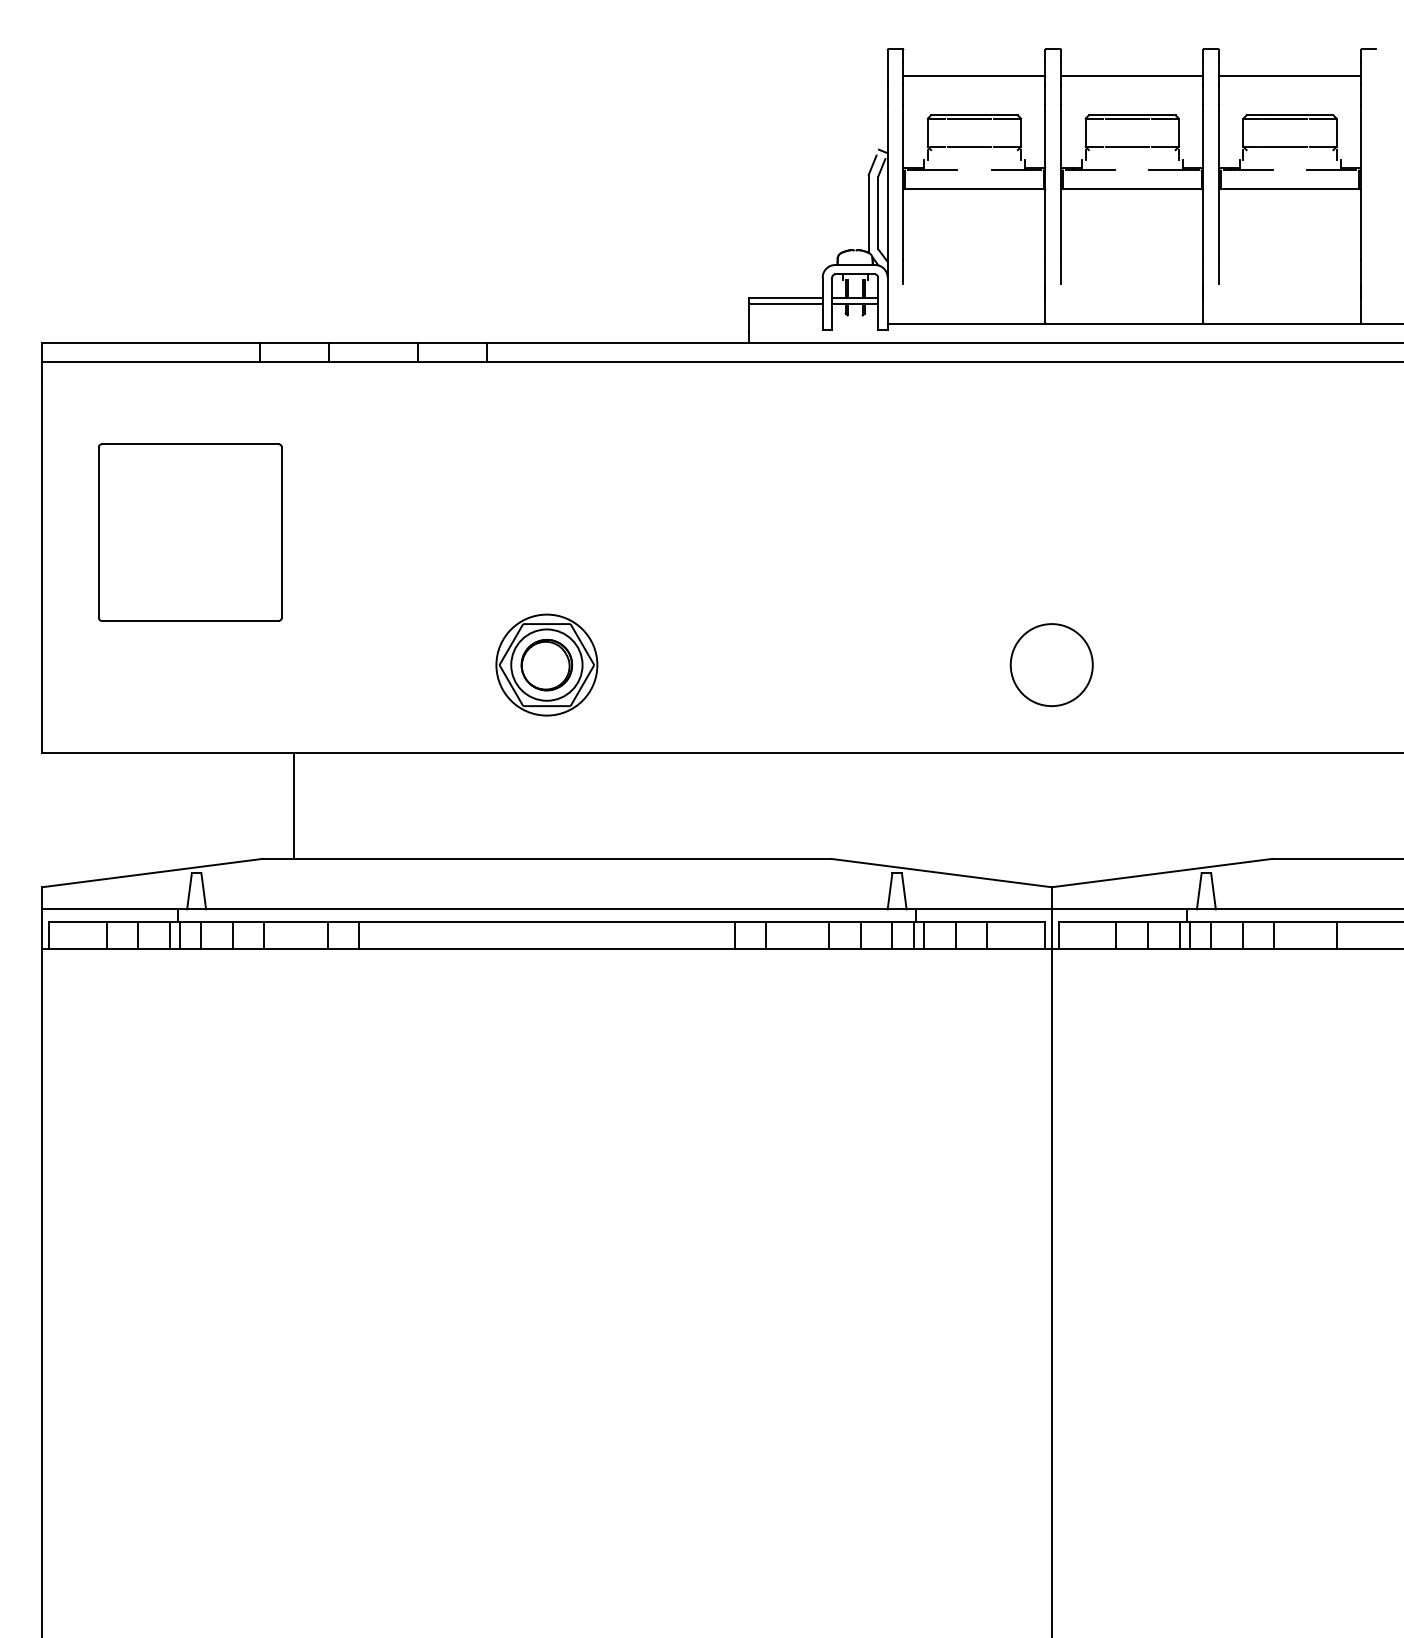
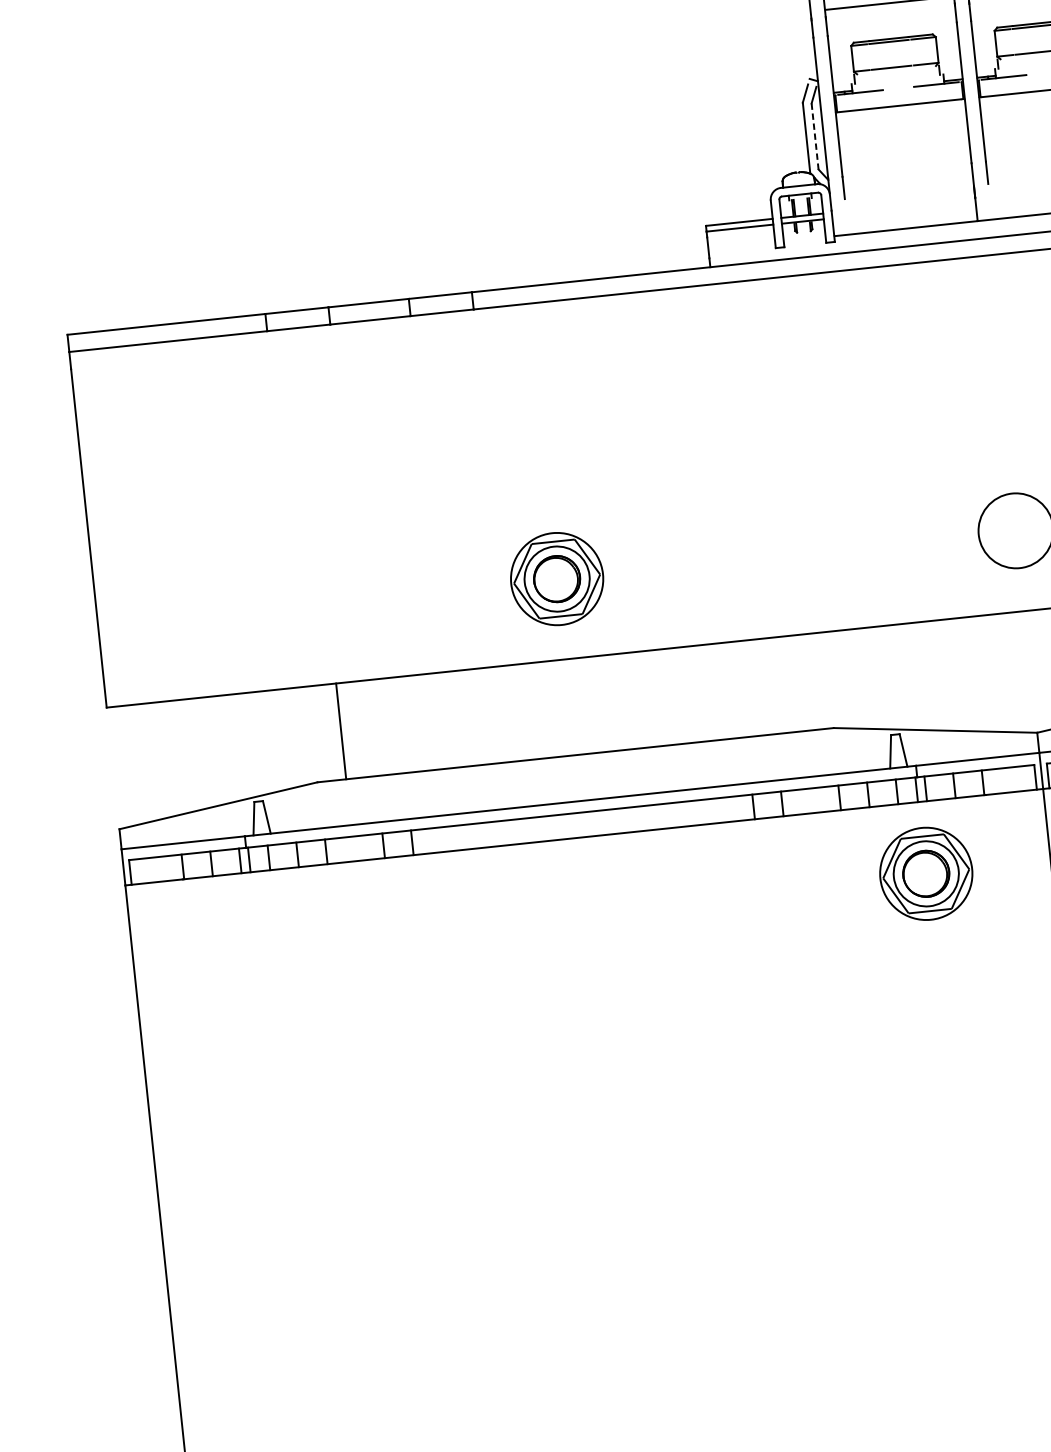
line: (878, 213) -> (815, 136), solid -> dashed
part: (190, 532) -> (220, 492), removed
part: (914, 1027) -> (925, 873), added

